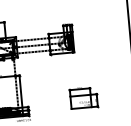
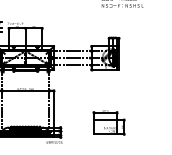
part: (83, 97) -> (108, 122), moved

